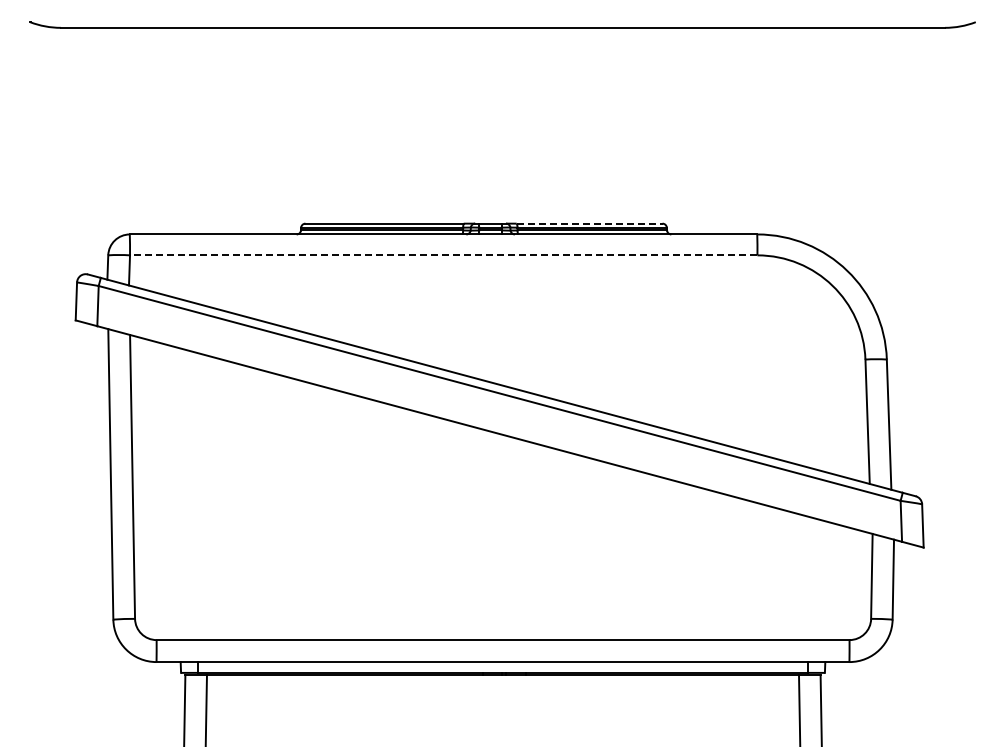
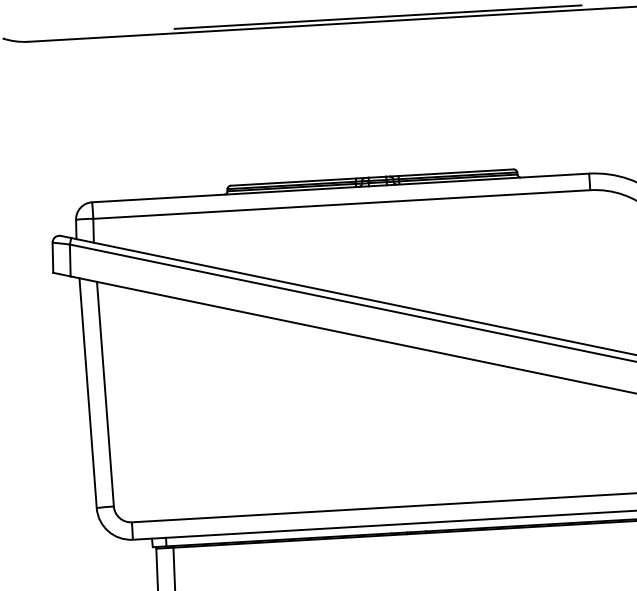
line: (502, 22) -> (377, 17), added
line: (589, 223) -> (455, 172), dashed -> solid
line: (443, 255) -> (341, 204), dashed -> solid

